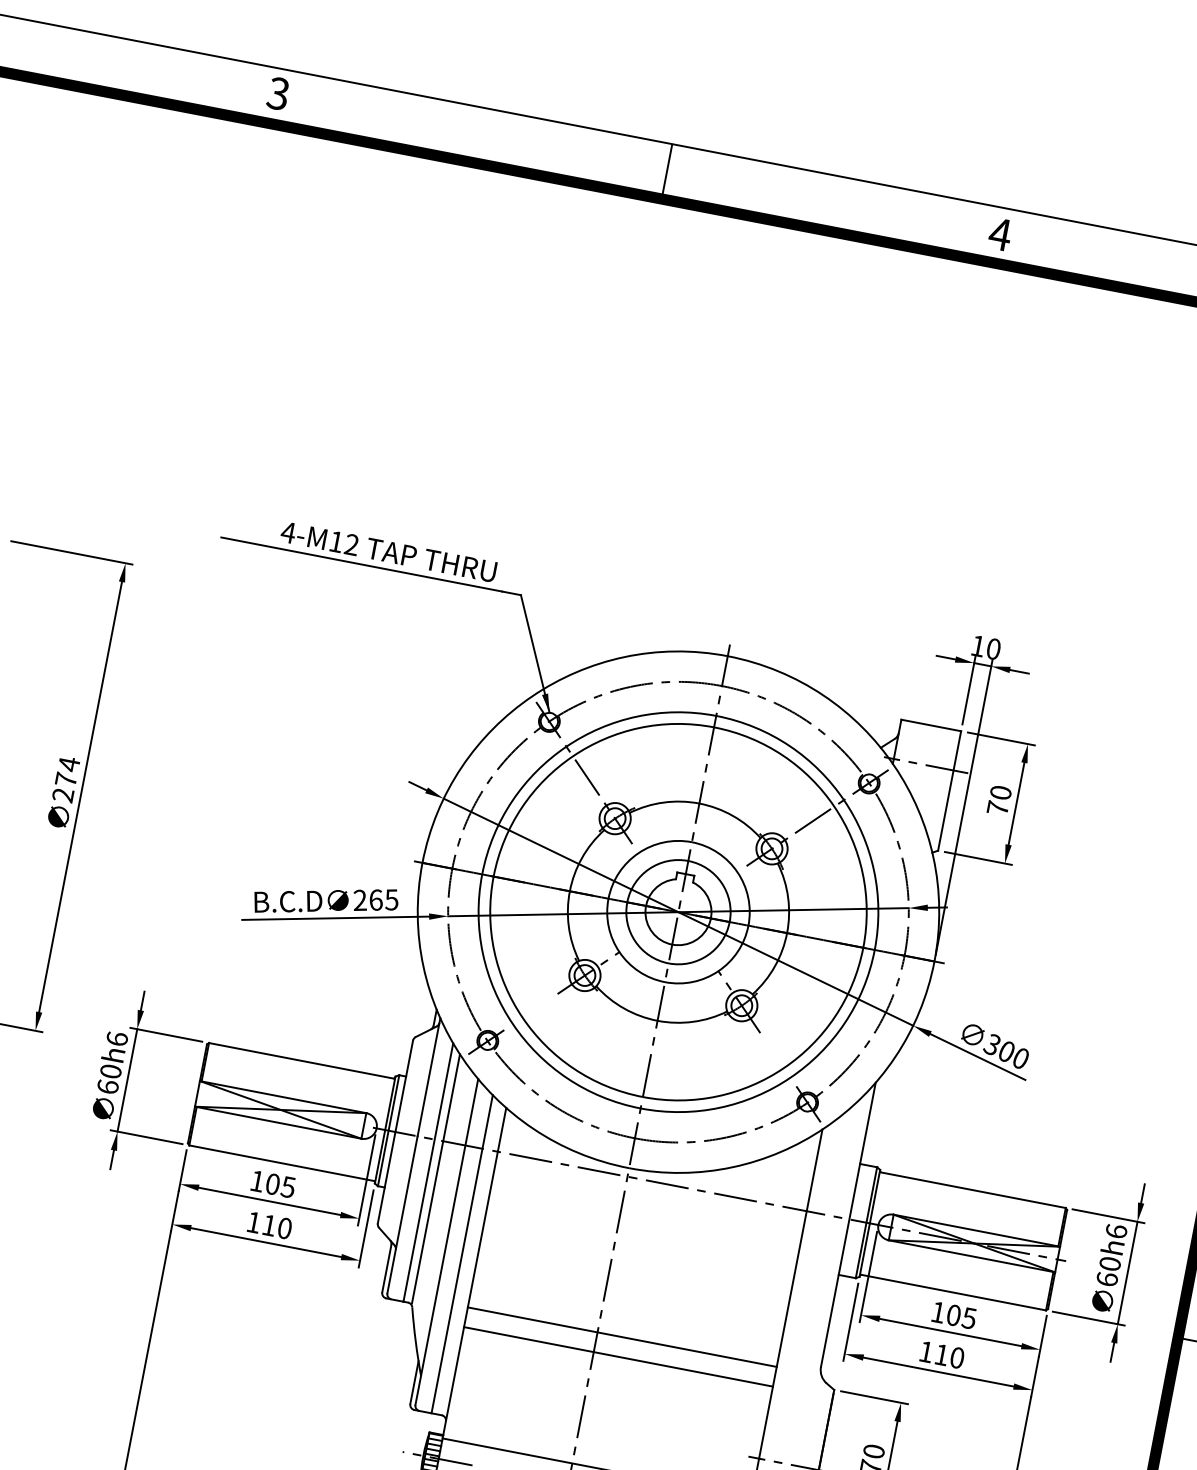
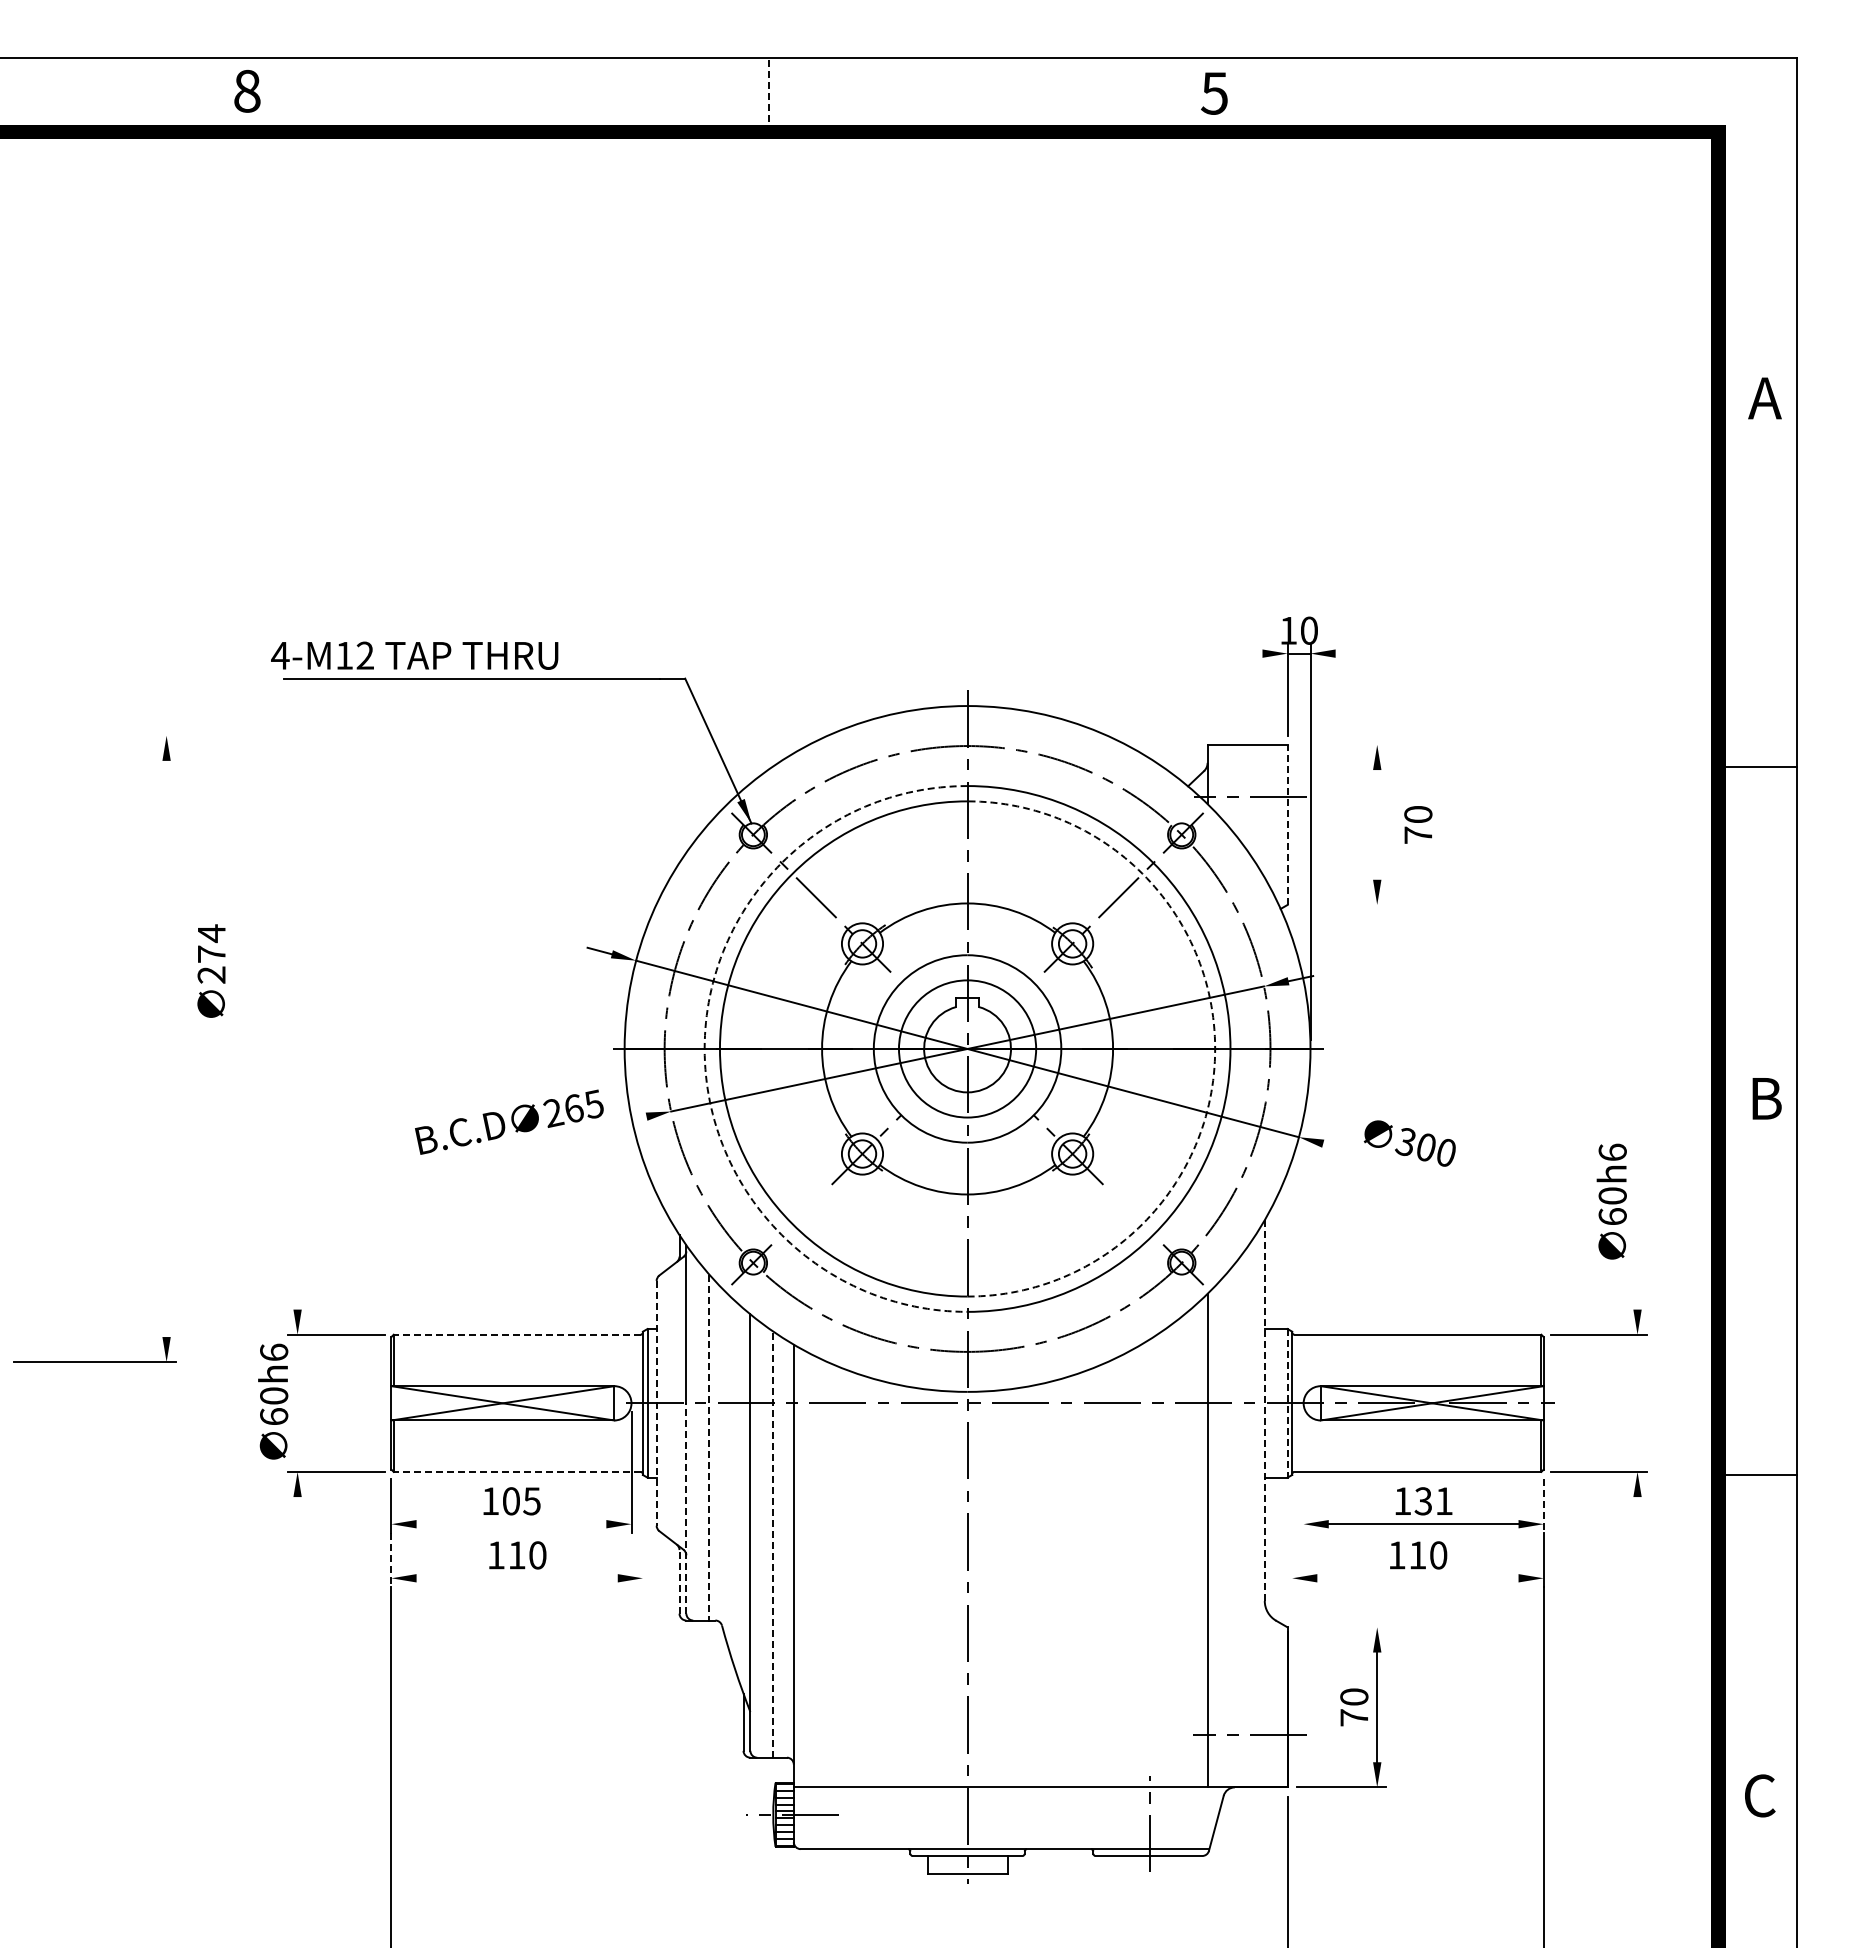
text: (278, 93) -> (246, 90), 3 -> 8
line: (666, 171) -> (768, 95), solid -> dashed
text: (1000, 234) -> (1214, 93), 4 -> 5
text: (388, 551) -> (414, 655), moved
line: (71, 552) -> (94, 735), removed
line: (945, 657) -> (1249, 653), removed
line: (1018, 671) -> (1347, 653), removed
line: (1001, 738) -> (1341, 744), removed
line: (949, 790) -> (1287, 824), solid -> dashed
text: (63, 791) -> (211, 970), moved
line: (80, 796) -> (166, 1048), removed
text: (999, 800) -> (1418, 824), moved
line: (1016, 803) -> (1377, 824), removed
line: (978, 858) -> (1341, 904), removed
arc: (482, 874) -> (704, 1048), solid -> dashed
line: (335, 917) -> (525, 1141), removed
arc: (863, 947) -> (1215, 1048), solid -> dashed
line: (142, 1000) -> (297, 1296), removed
line: (978, 1056) -> (1390, 1161), removed
line: (300, 1060) -> (516, 1334), solid -> dashed
line: (127, 1079) -> (297, 1402), removed
line: (395, 1132) -> (656, 1403), solid -> dashed
line: (112, 1159) -> (297, 1509), removed
line: (281, 1162) -> (516, 1471), solid -> dashed
line: (428, 1173) -> (709, 1448), solid -> dashed
line: (435, 1178) -> (720, 1453), removed
line: (1142, 1193) -> (1637, 1296), removed
line: (269, 1201) -> (511, 1524), removed
line: (174, 1211) -> (391, 1560), solid -> dashed
line: (402, 1214) -> (686, 1508), solid -> dashed
line: (866, 1222) -> (1287, 1403), solid -> dashed
line: (848, 1224) -> (1264, 1410), solid -> dashed
line: (365, 1228) -> (642, 1535), removed
line: (265, 1242) -> (516, 1578), removed
line: (462, 1254) -> (773, 1544), solid -> dashed
text: (1108, 1267) -> (1611, 1201), moved
line: (386, 1268) -> (679, 1581), solid -> dashed
line: (1127, 1272) -> (1637, 1402), removed
line: (868, 1276) -> (1303, 1472), removed
text: (961, 1316) -> (1433, 1501), 105 -> 131
line: (851, 1322) -> (1292, 1535), removed
line: (622, 1336) -> (1000, 1611), removed
line: (1042, 1336) -> (1543, 1506), solid -> dashed
line: (1112, 1352) -> (1637, 1509), removed
line: (618, 1357) -> (1000, 1638), removed
line: (938, 1372) -> (1417, 1578), removed
line: (874, 1397) -> (1341, 1627), removed

